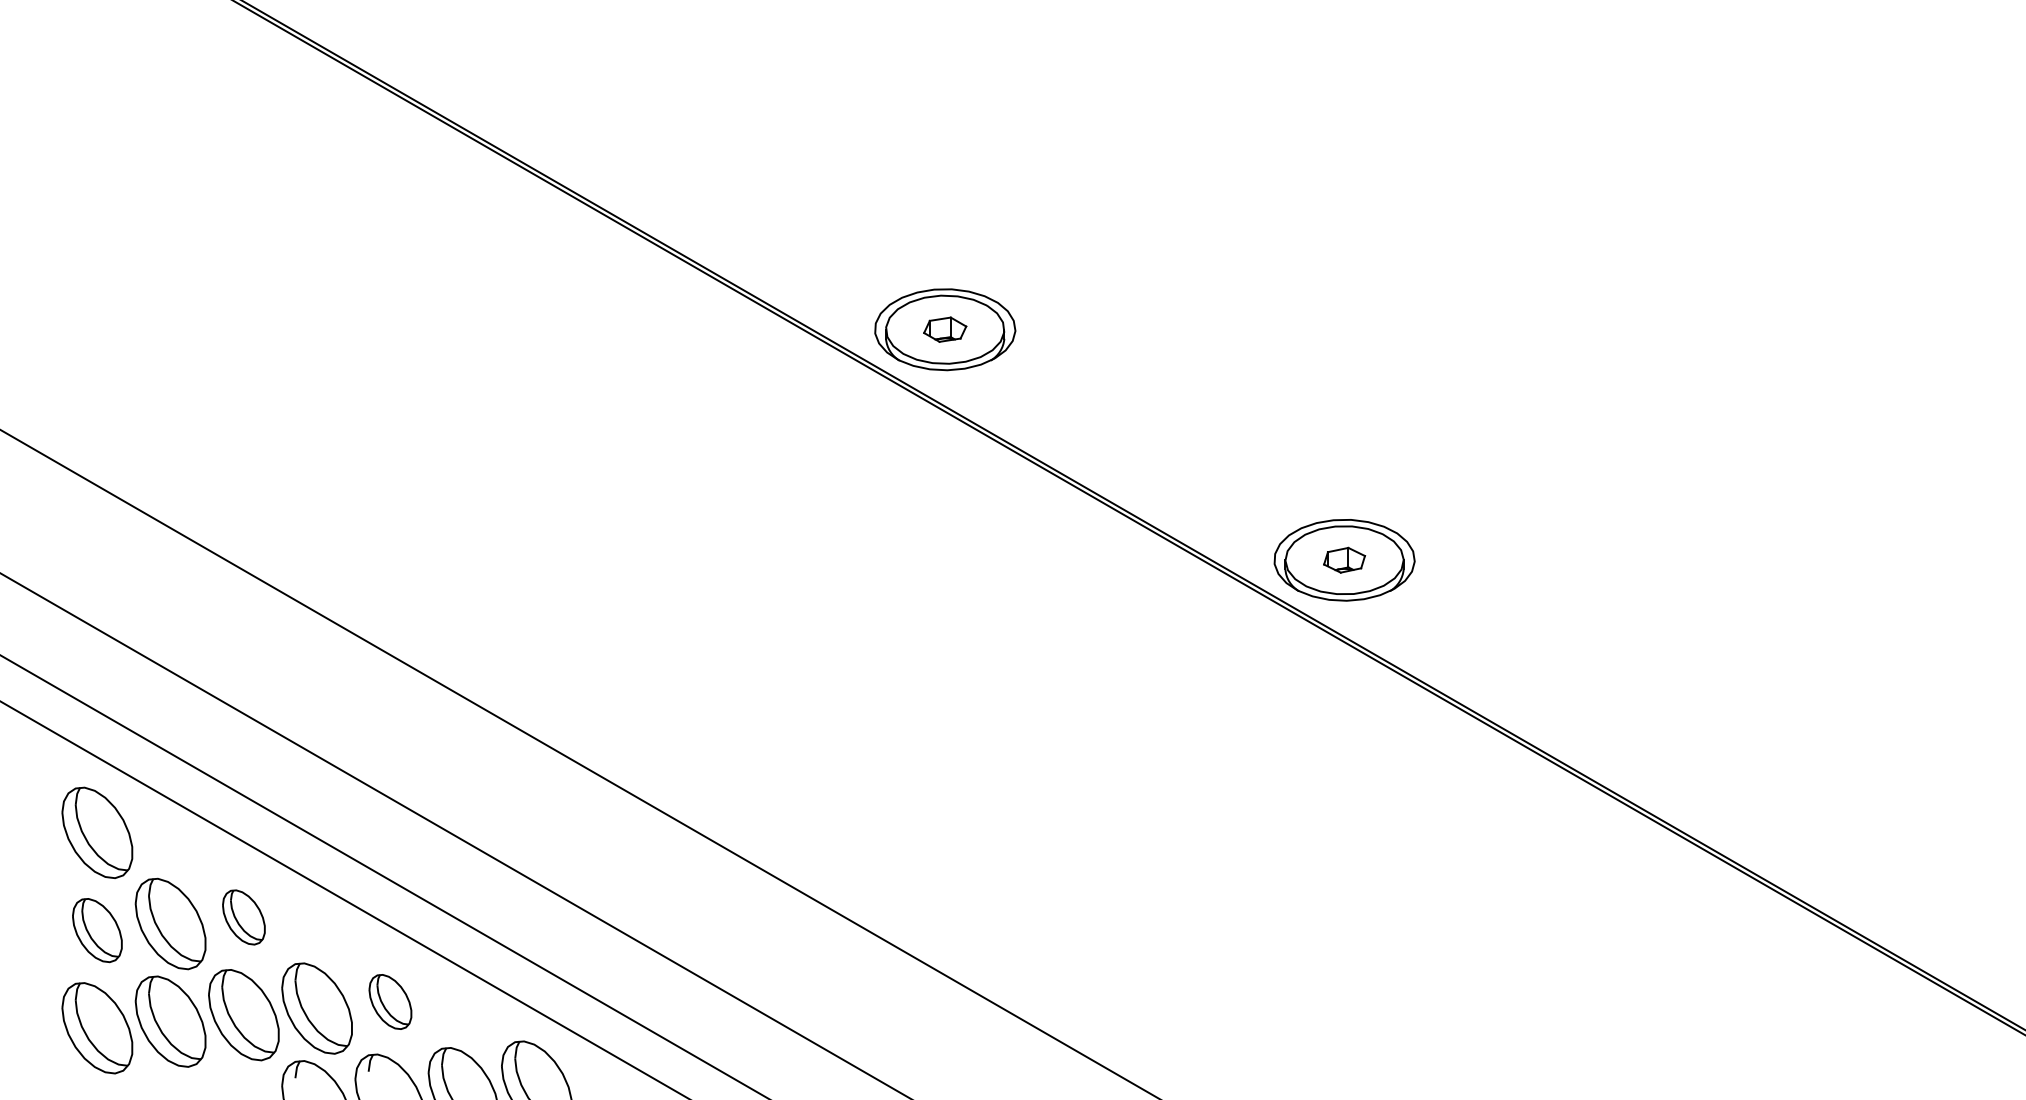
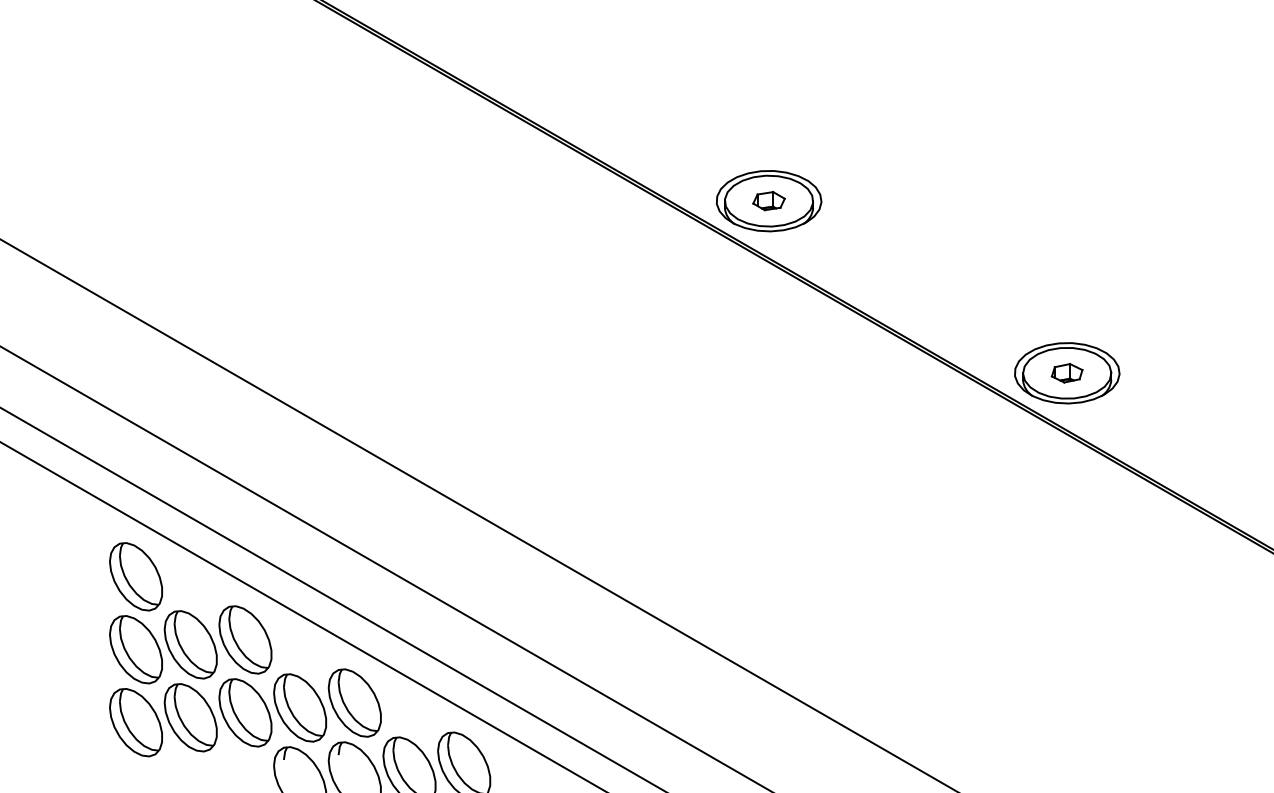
part: (243, 917) -> (245, 639), size x1.67
part: (97, 930) -> (136, 649), size x1.43
part: (390, 1001) -> (354, 702), size x1.67

